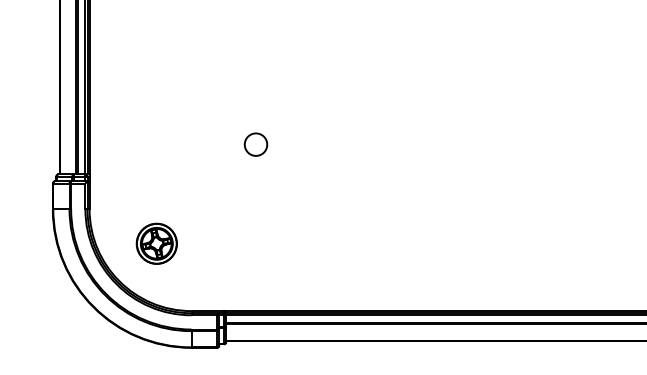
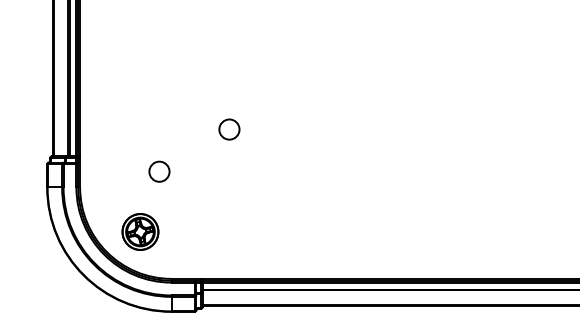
circle: (177, 191) -> (159, 171), added
part: (156, 243) -> (140, 231), moved

